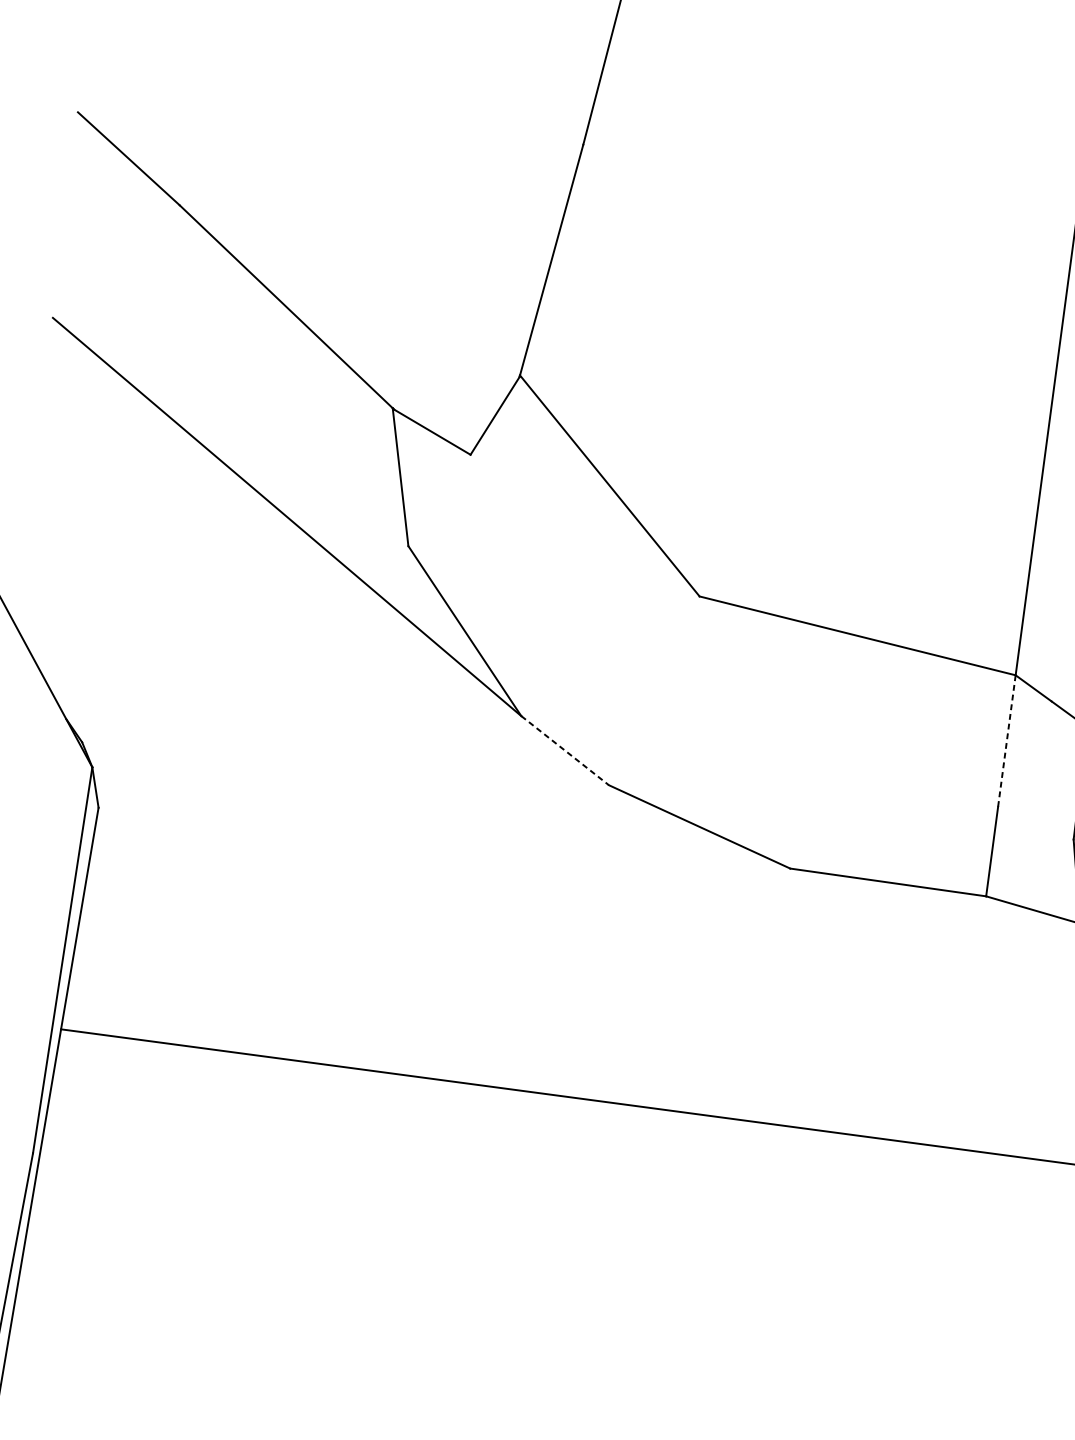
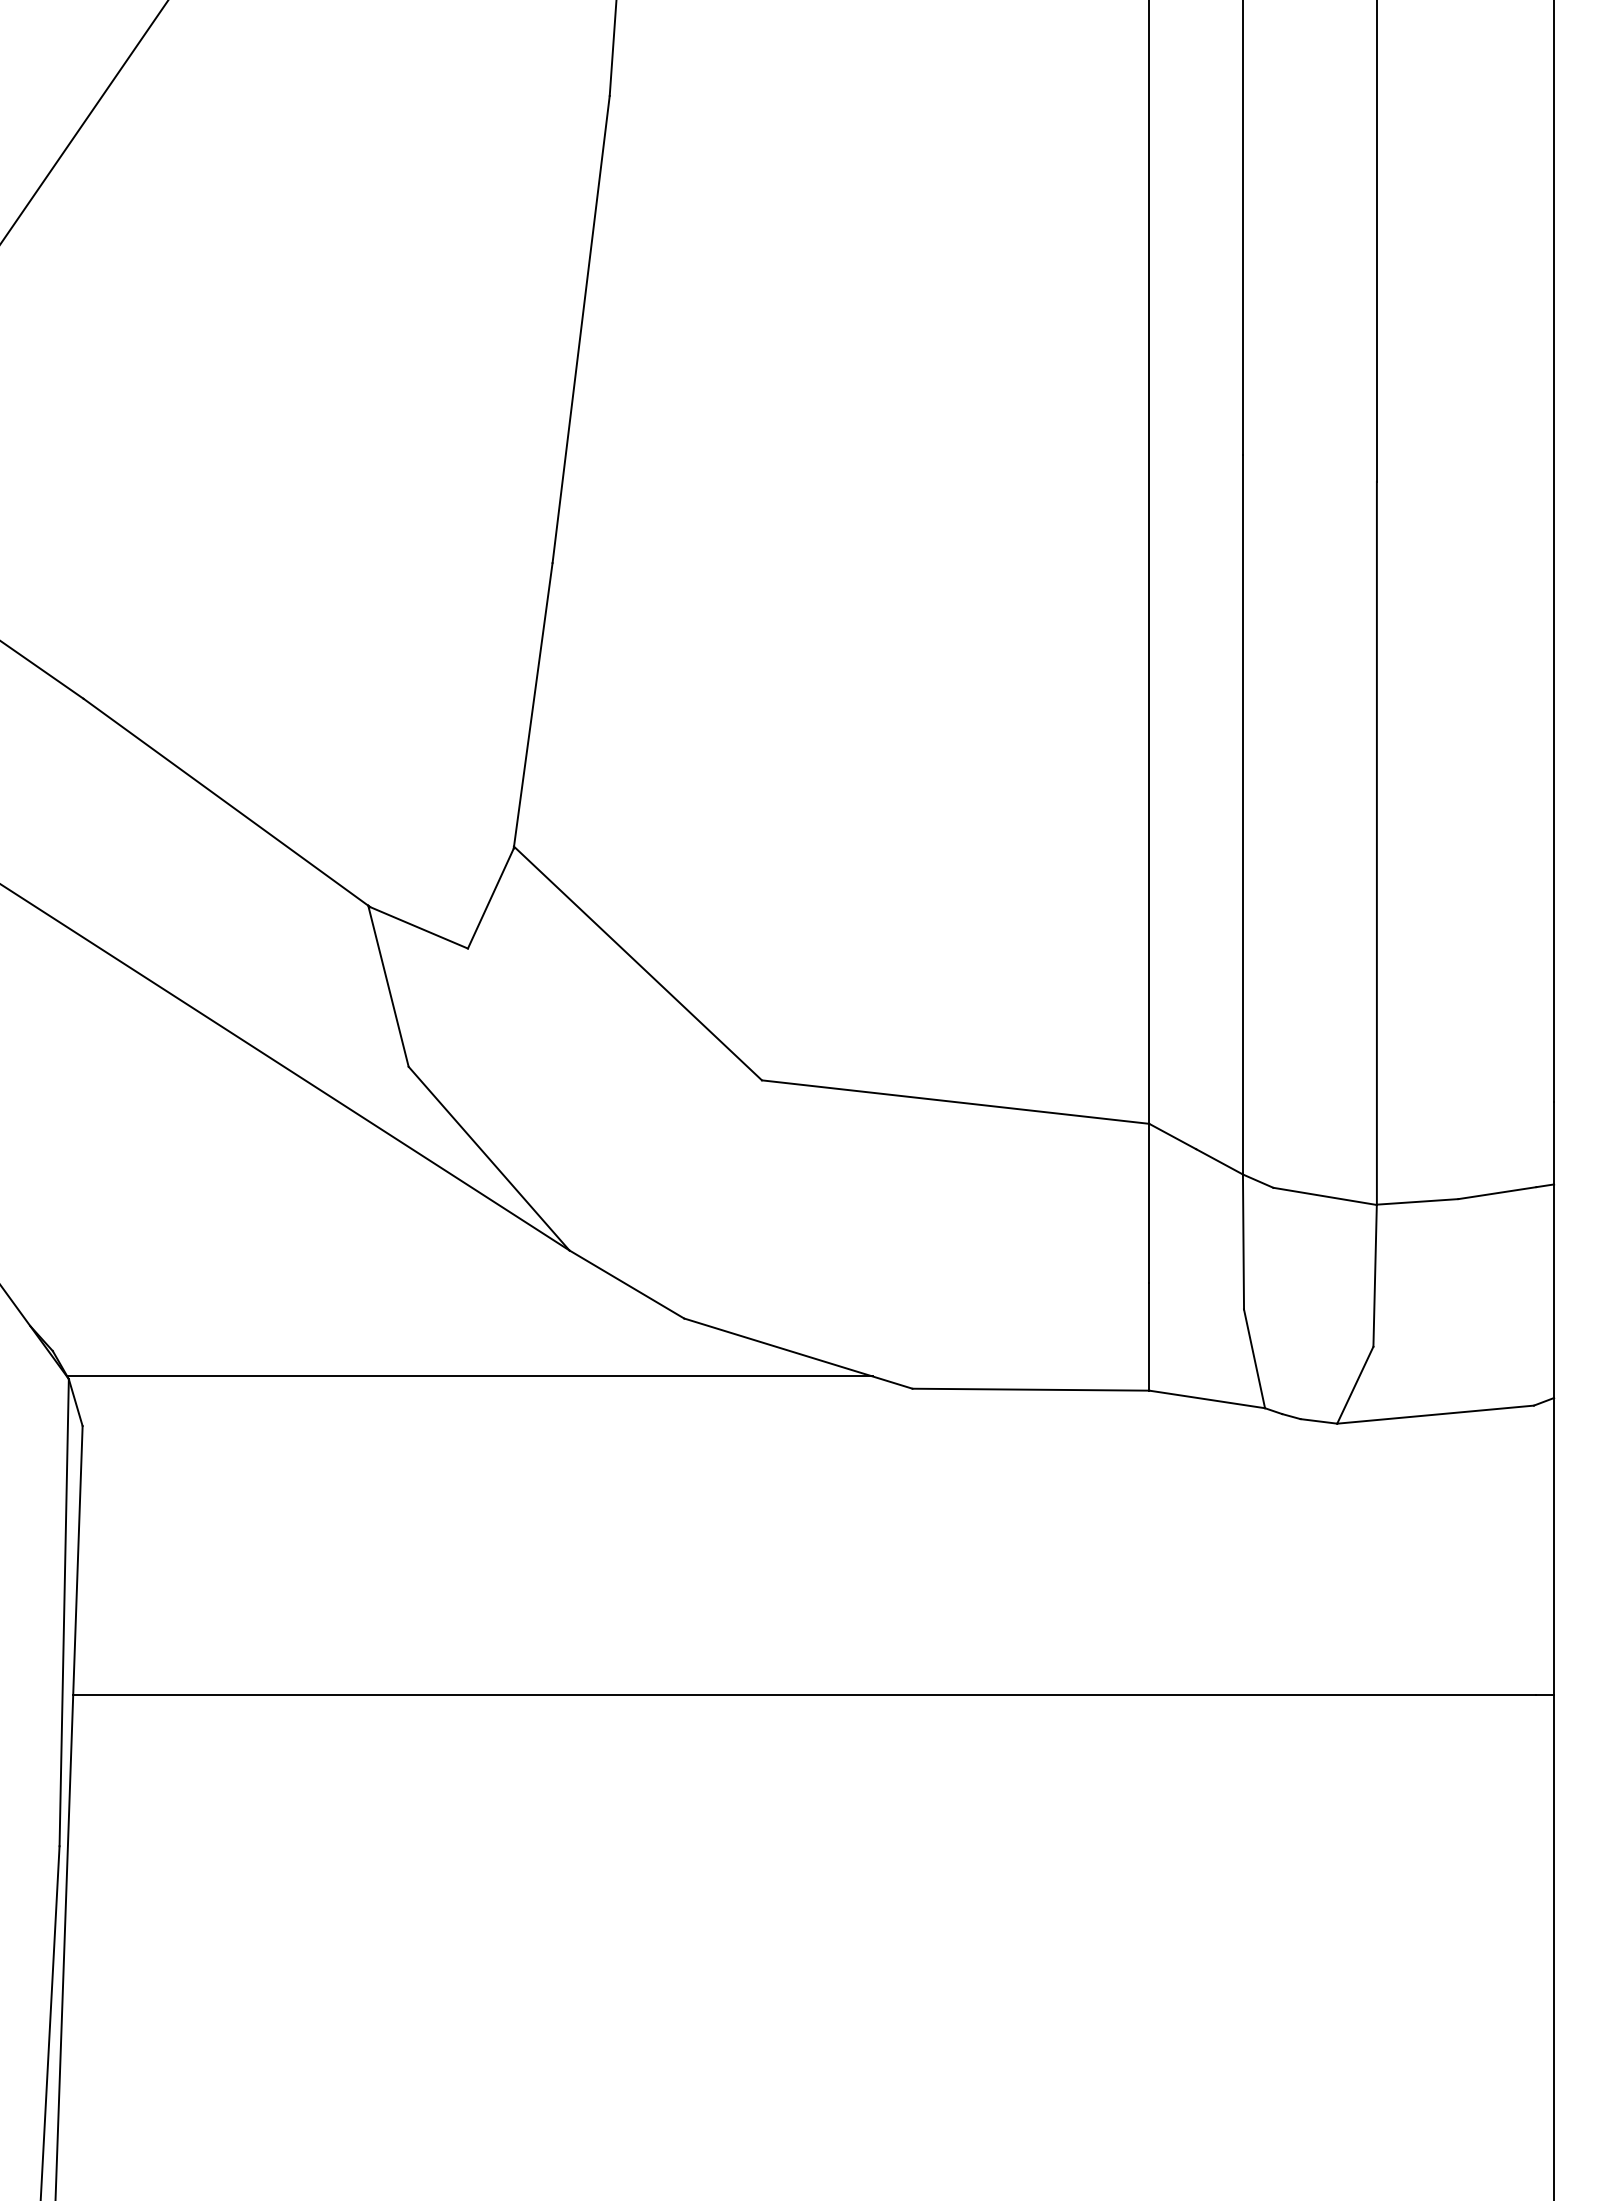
line: (1007, 741) -> (1149, 1203), dashed -> solid
line: (564, 750) -> (626, 1284), dashed -> solid
line: (424, 809) -> (469, 1376), added

